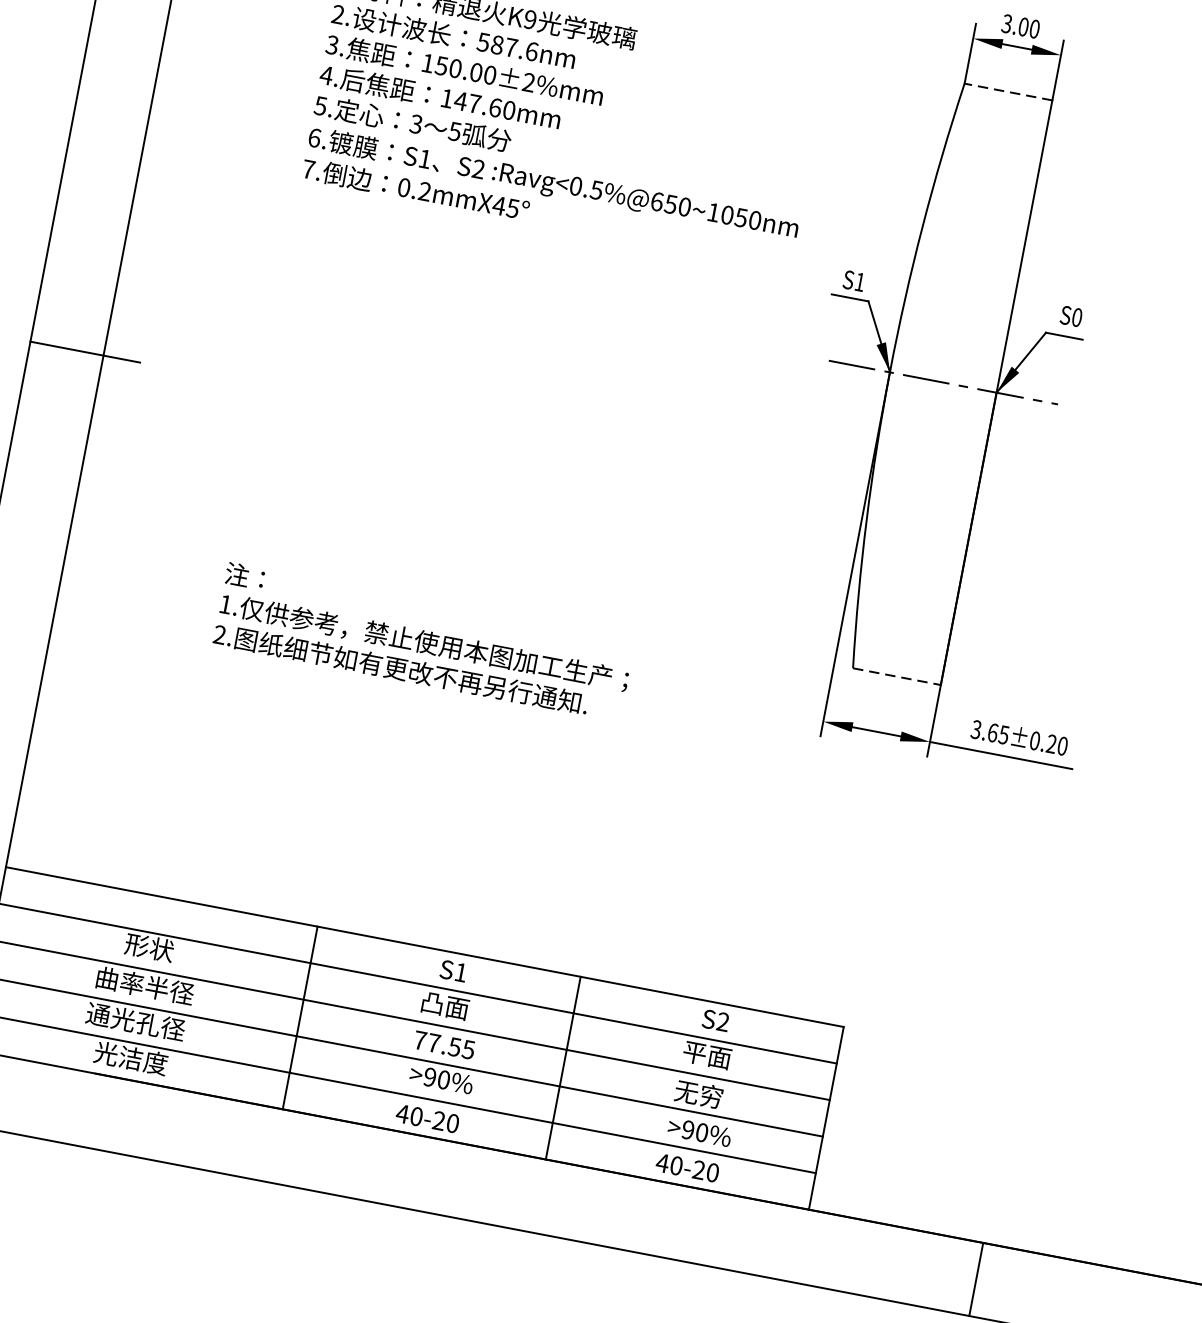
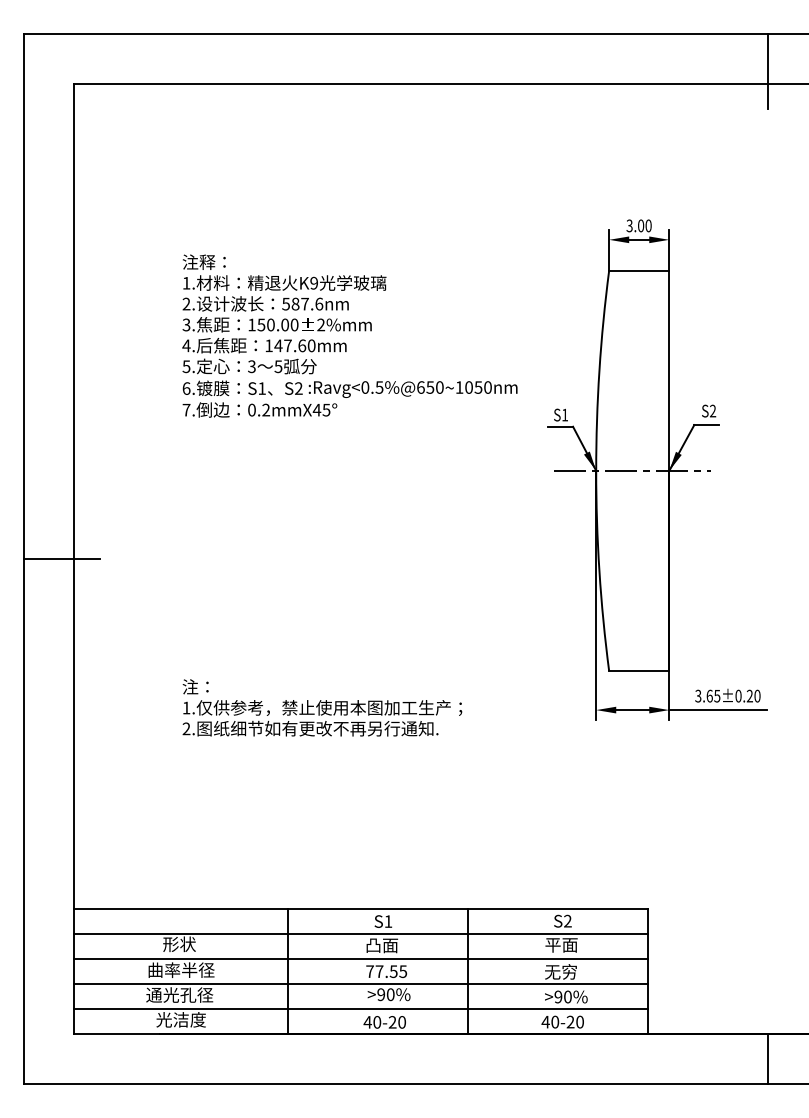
line: (1007, 91) -> (638, 270), dashed -> solid
text: (1077, 318) -> (713, 411), S0 -> S2
line: (897, 677) -> (639, 671), dashed -> solid

